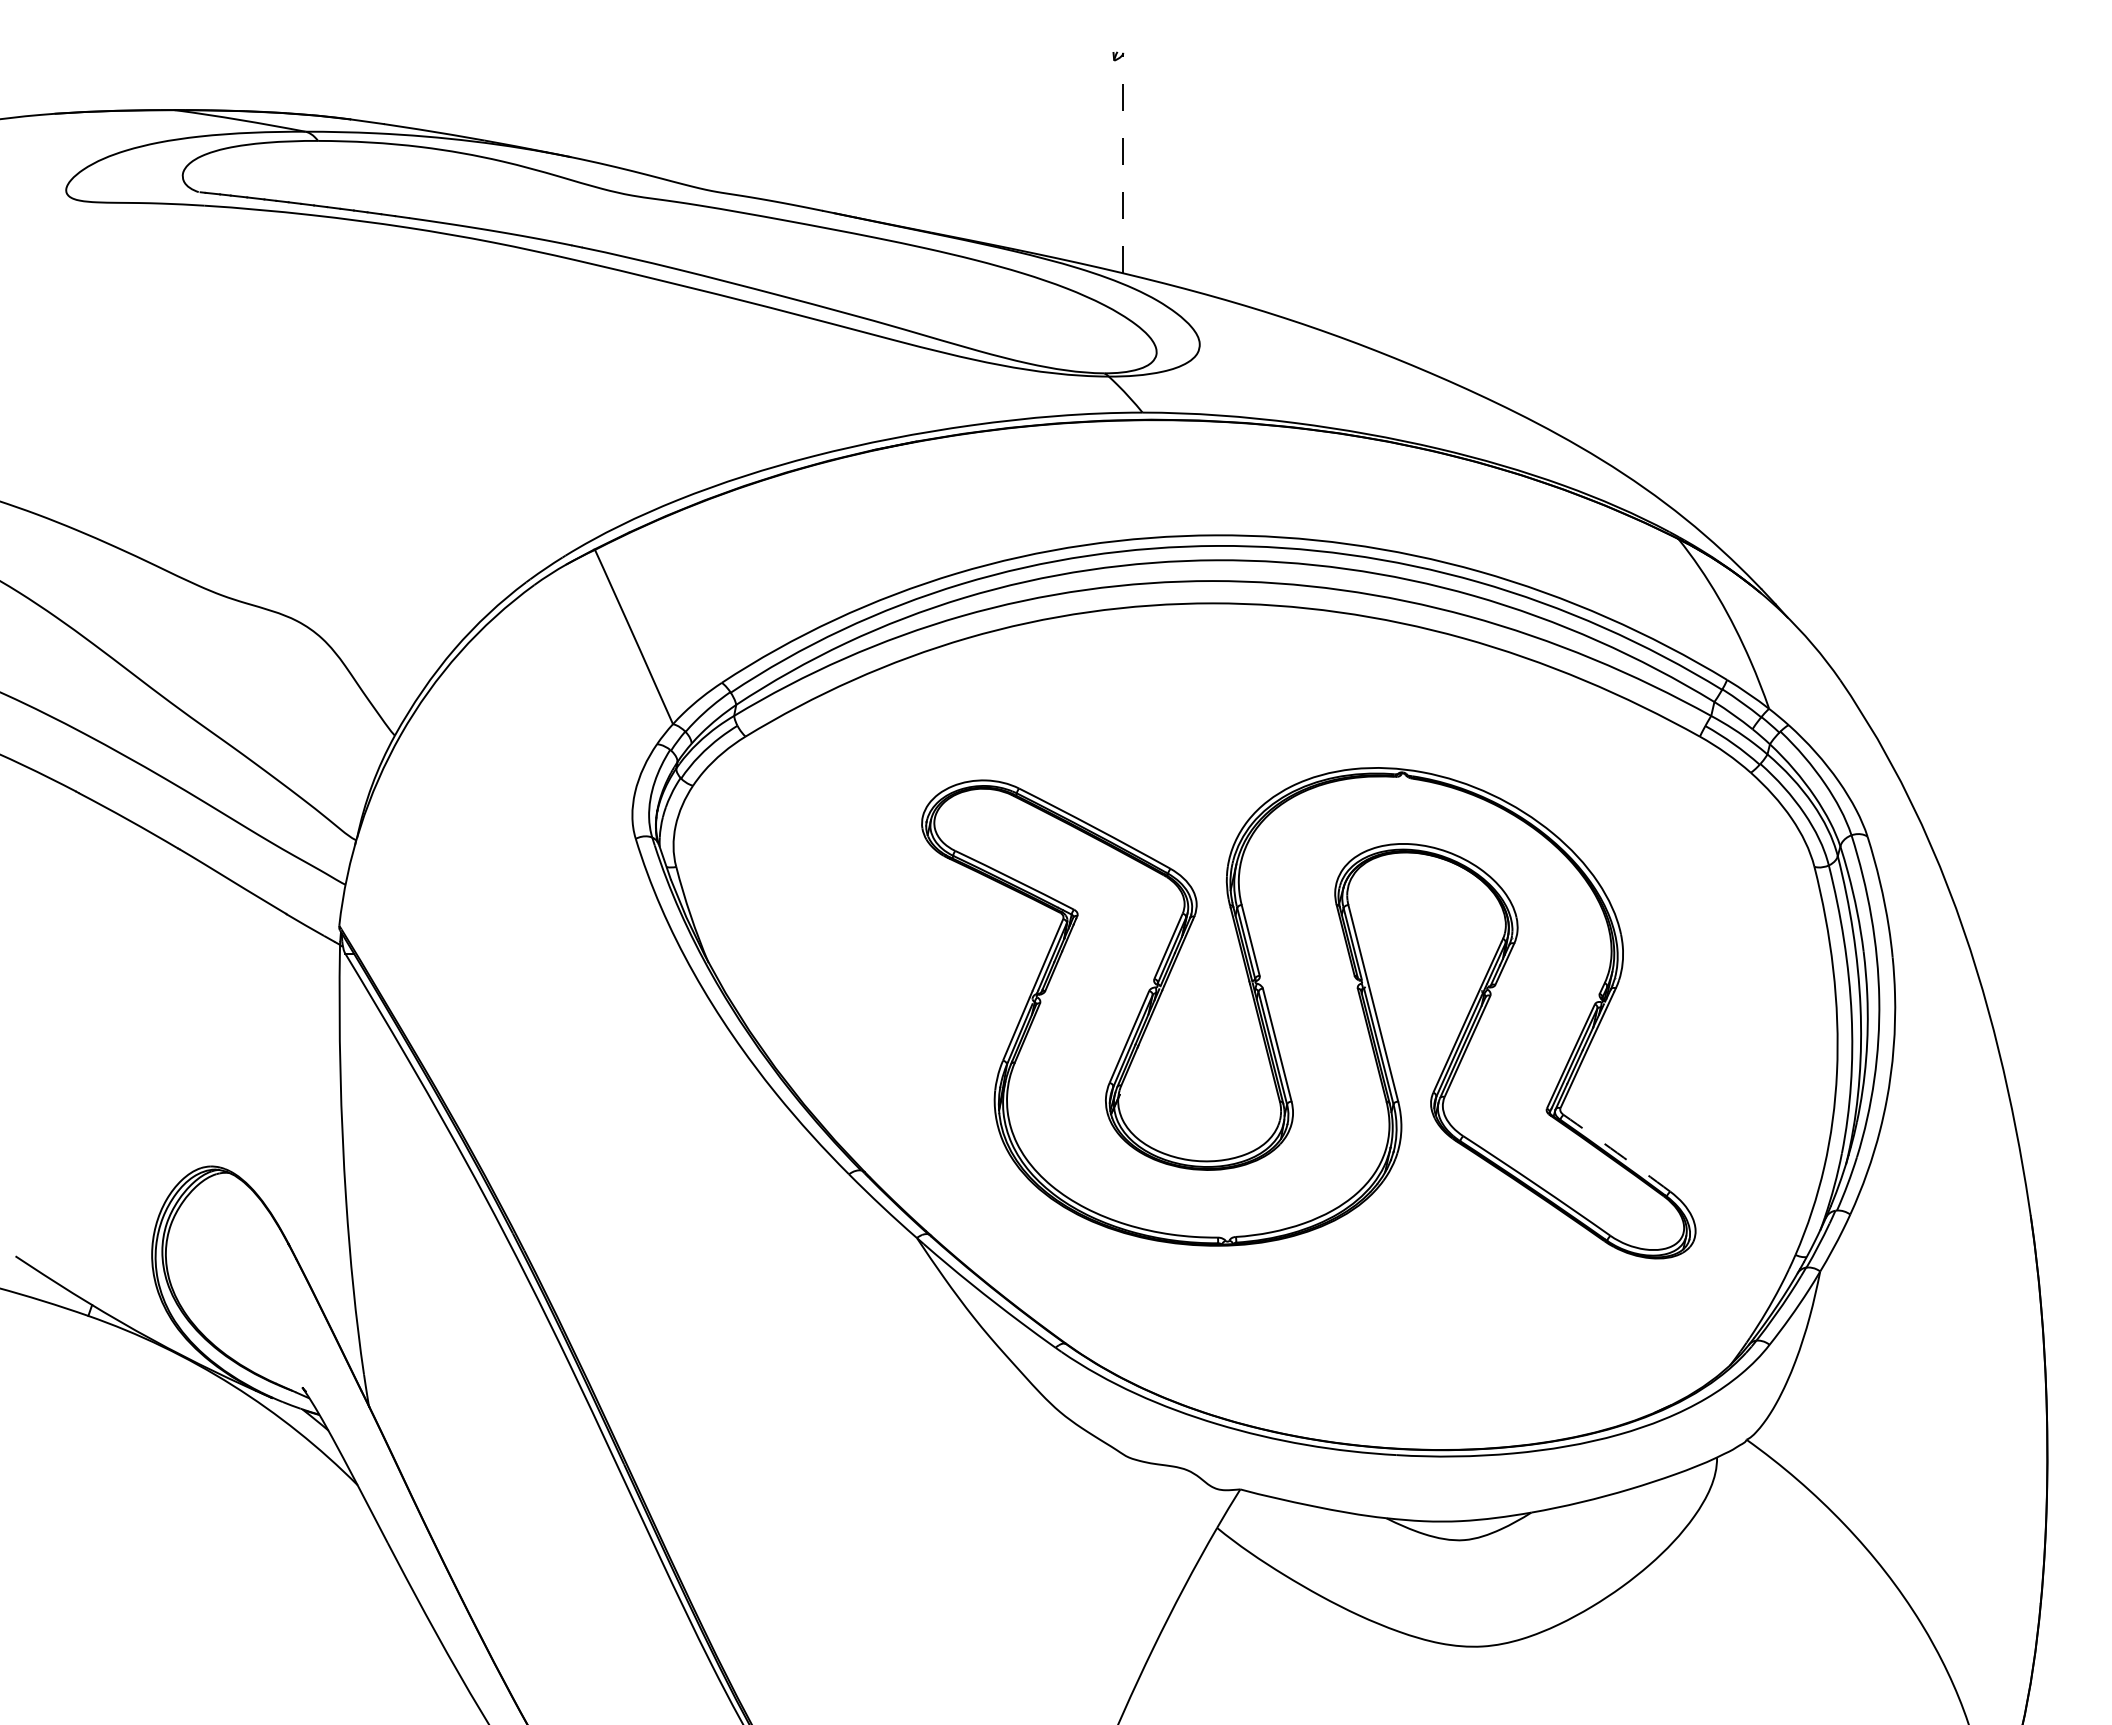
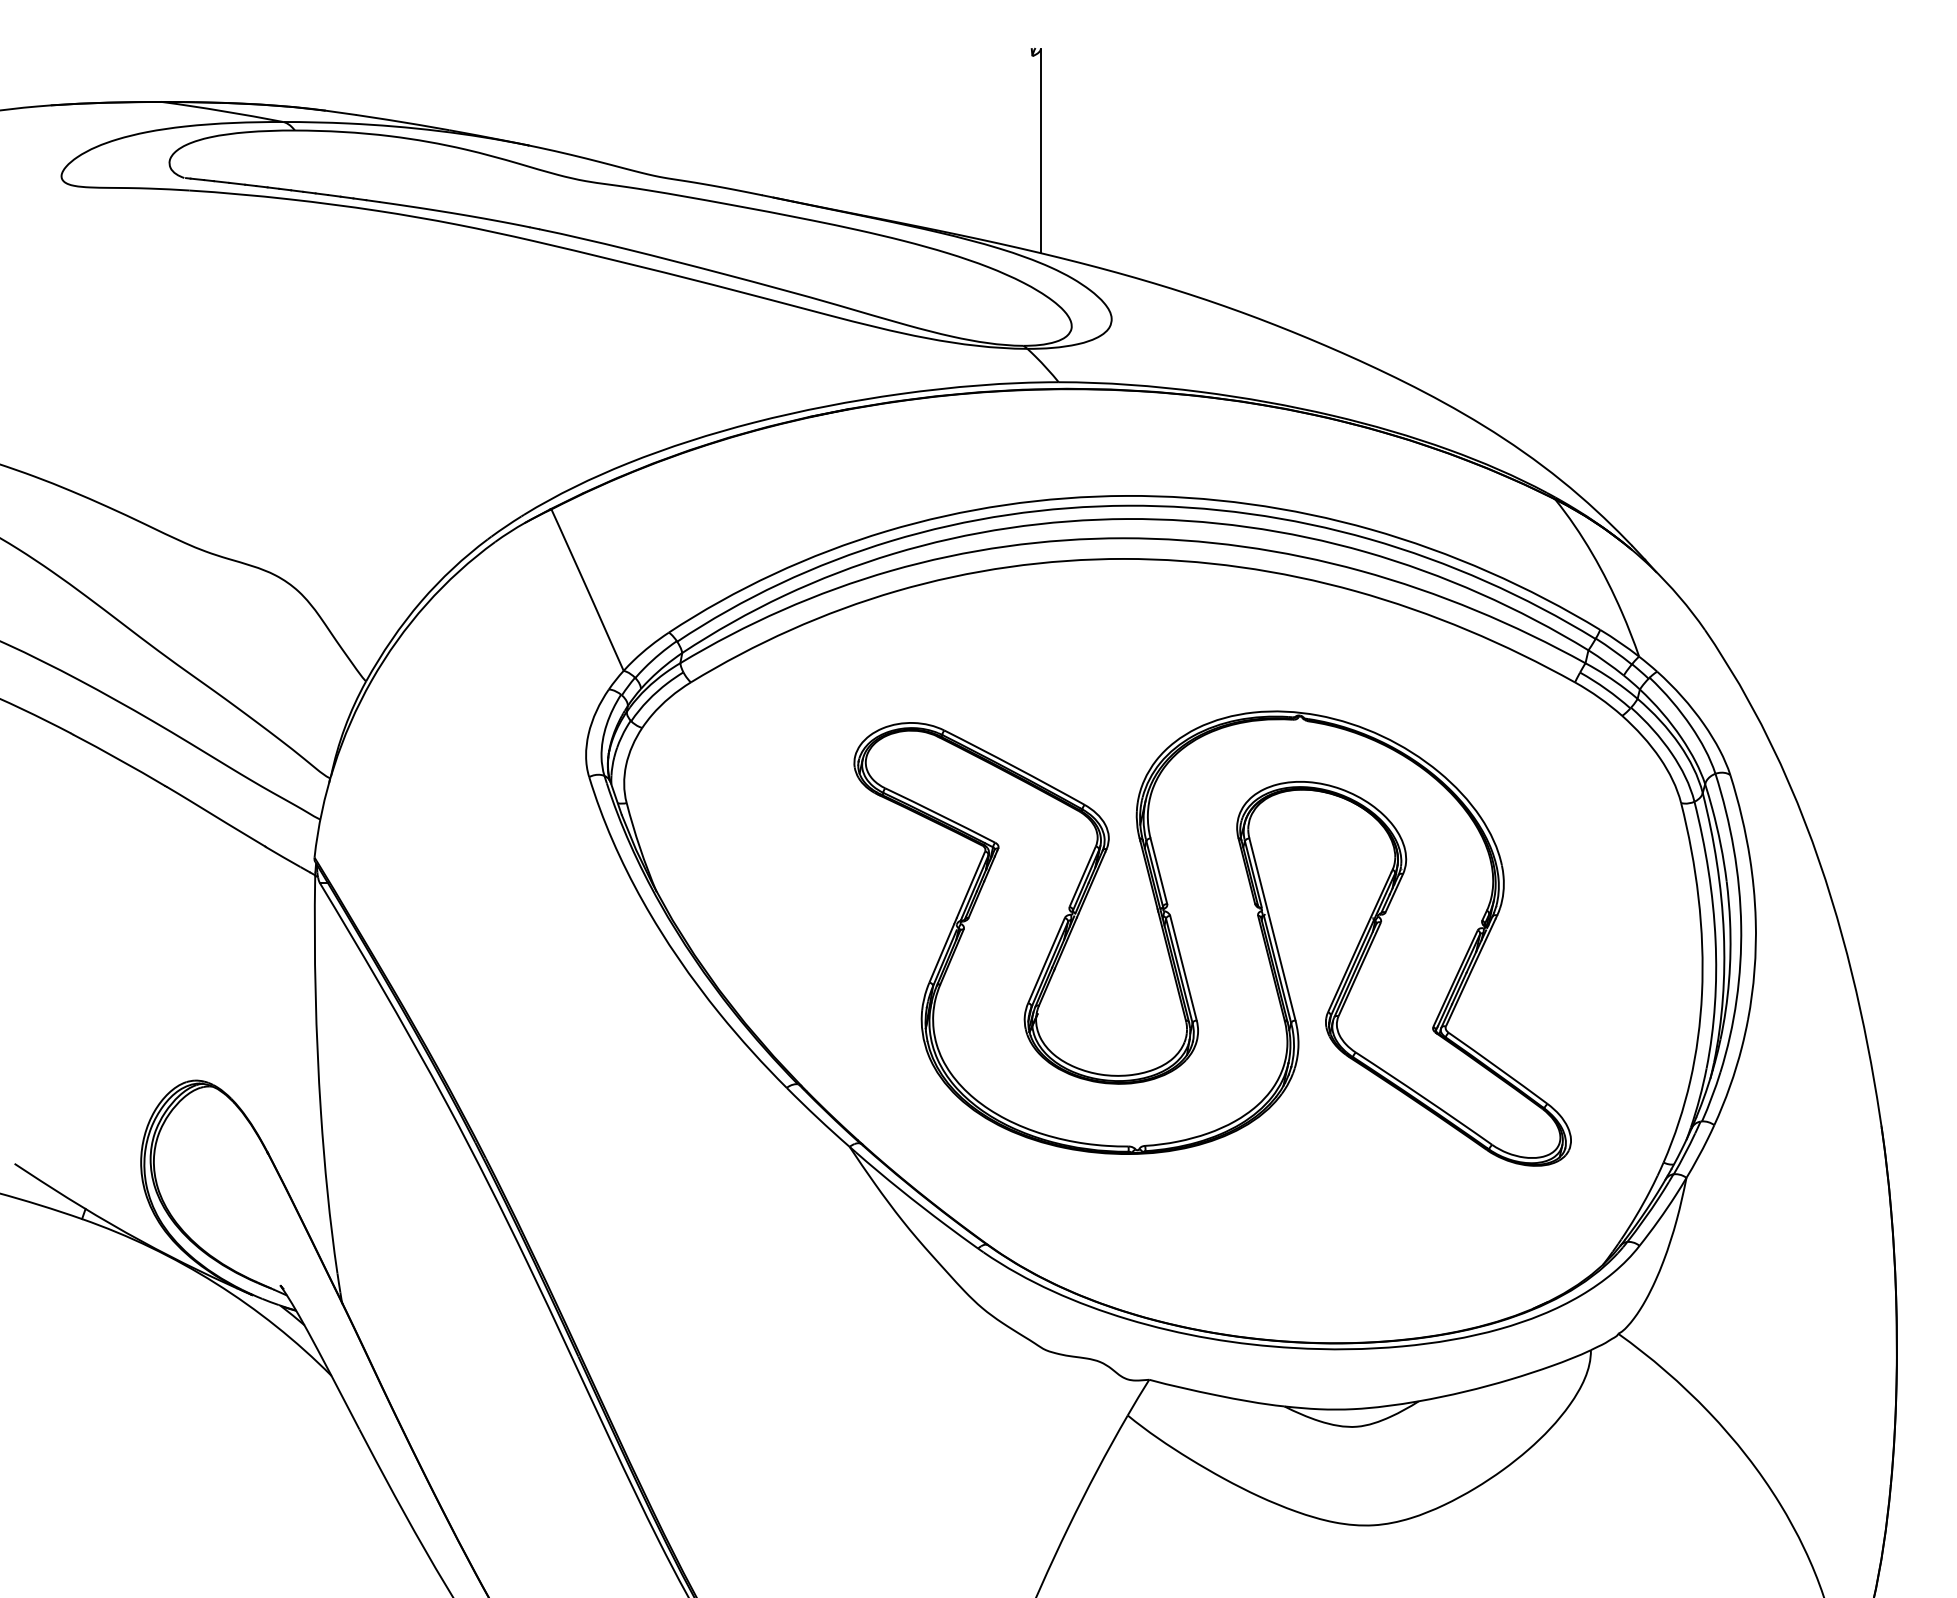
line: (1123, 162) -> (1041, 150), dashed -> solid
arc: (1617, 1152) -> (1498, 1067), dashed -> solid

